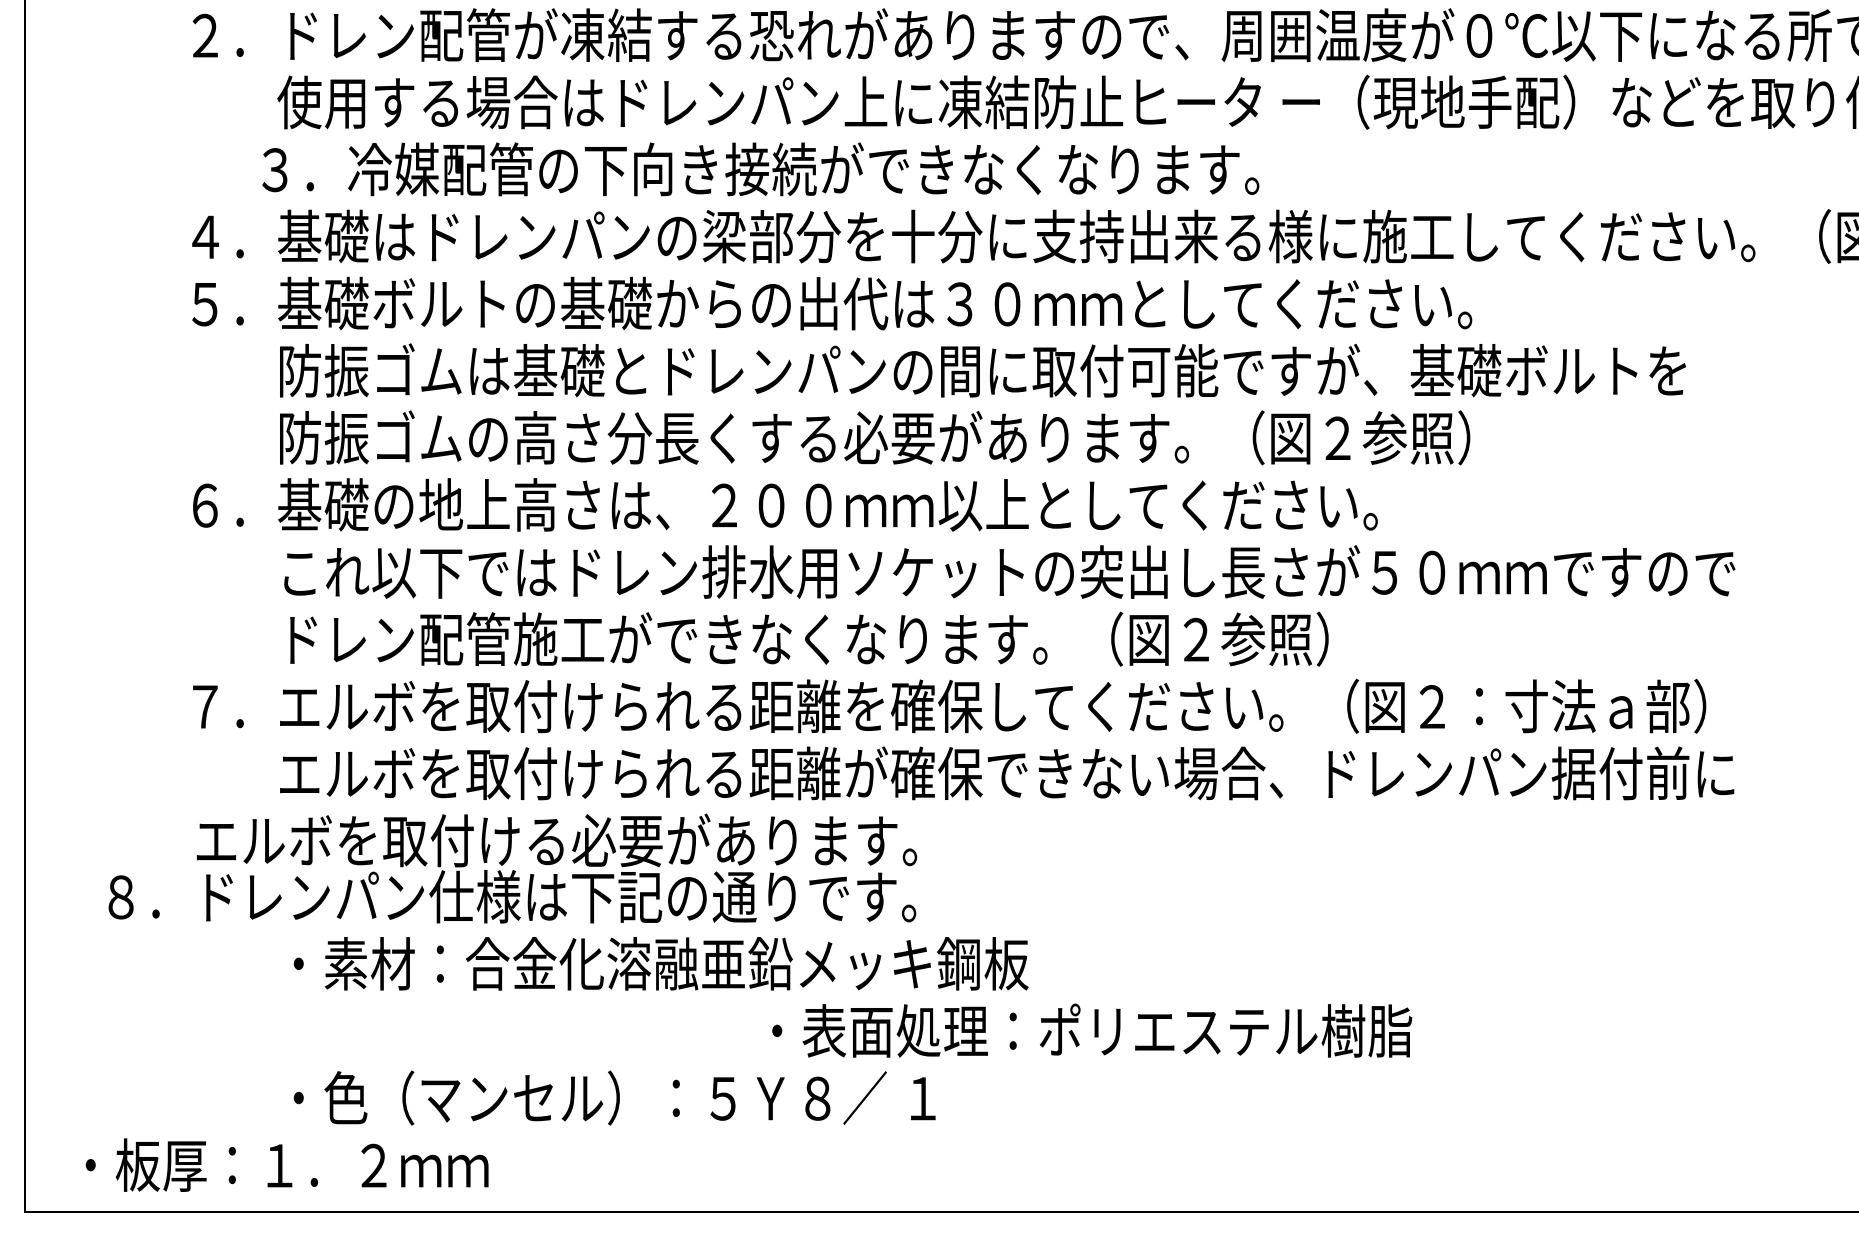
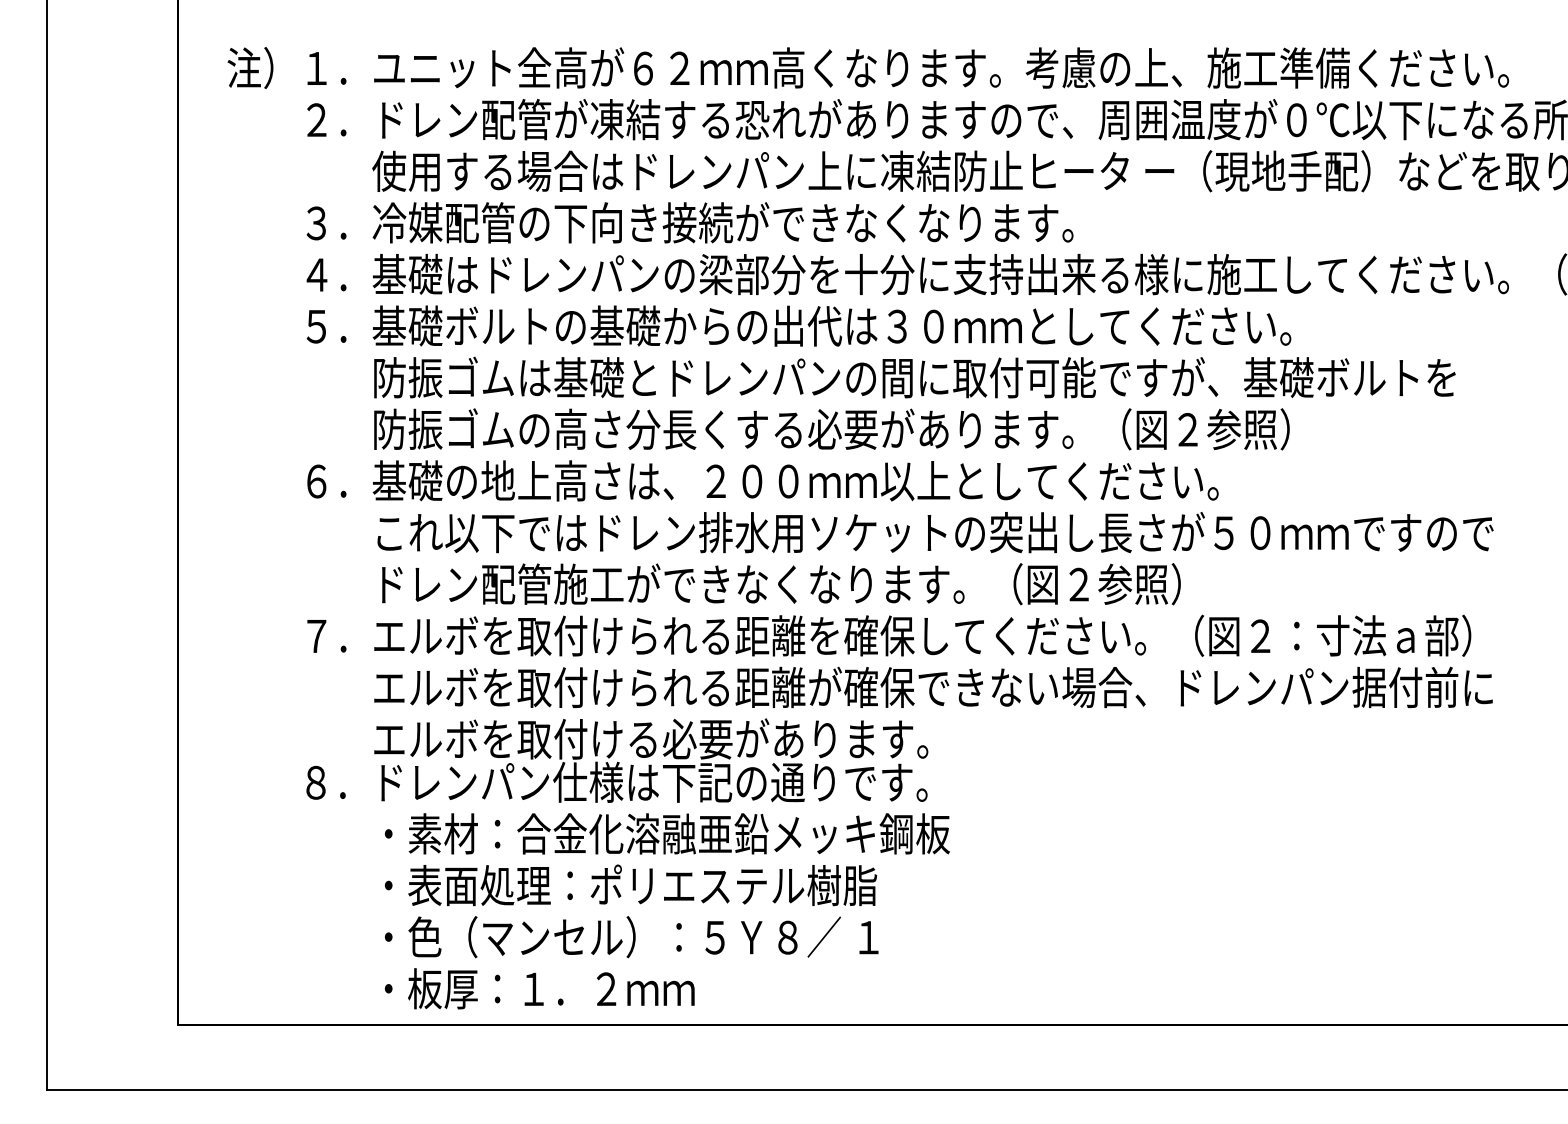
text: (760, 168) -> (689, 222), moved
text: (513, 868) -> (617, 760), moved
text: (1091, 1030) -> (630, 885), moved
text: (286, 1164) -> (539, 988), moved

